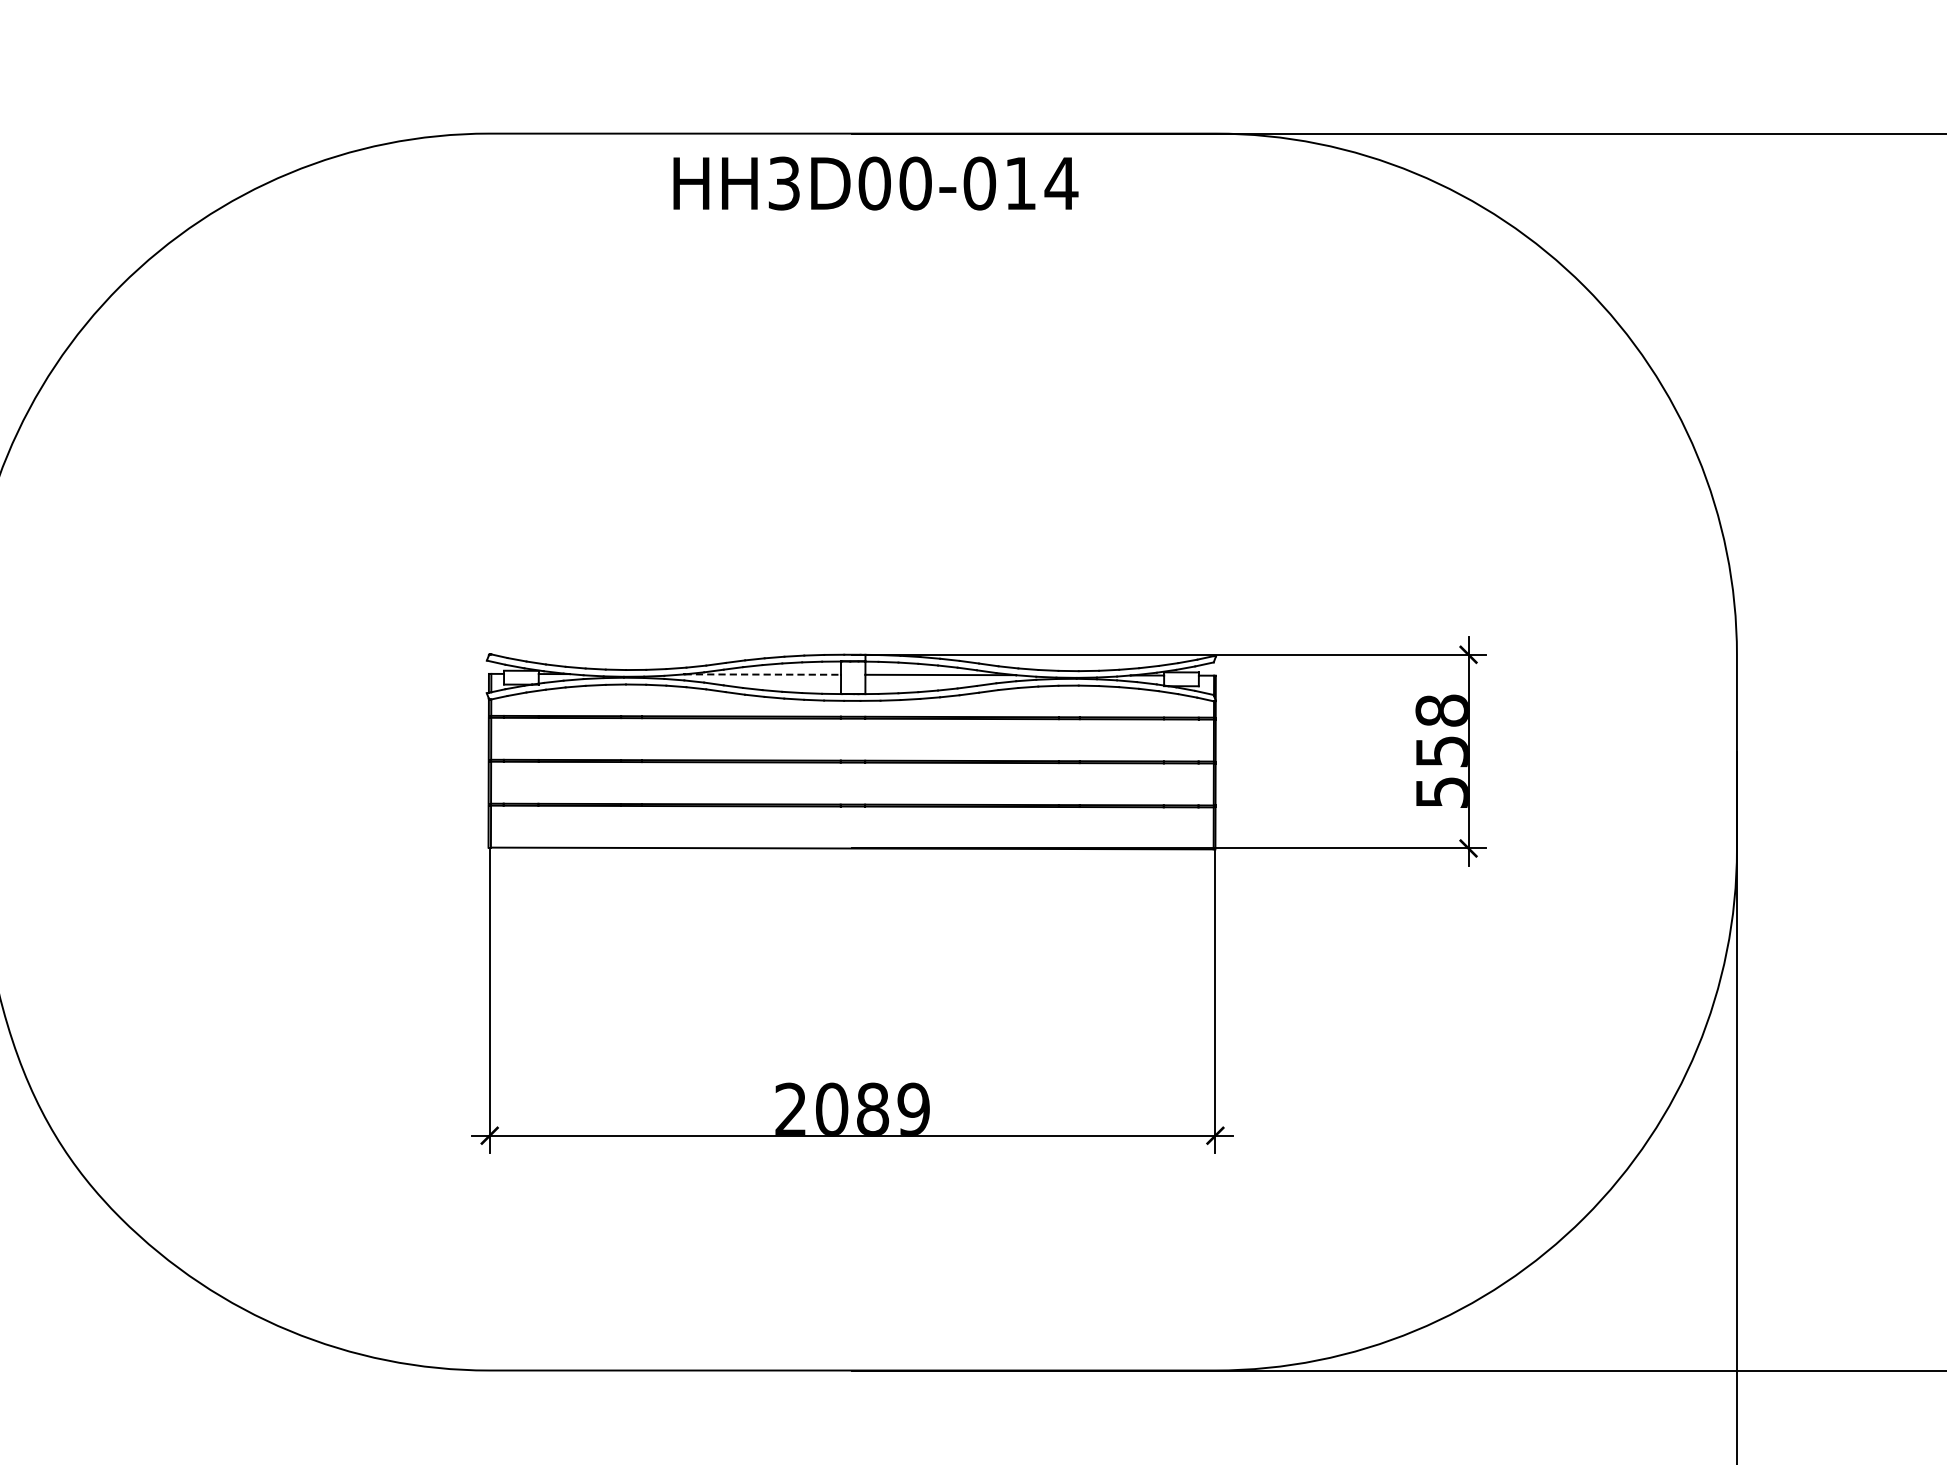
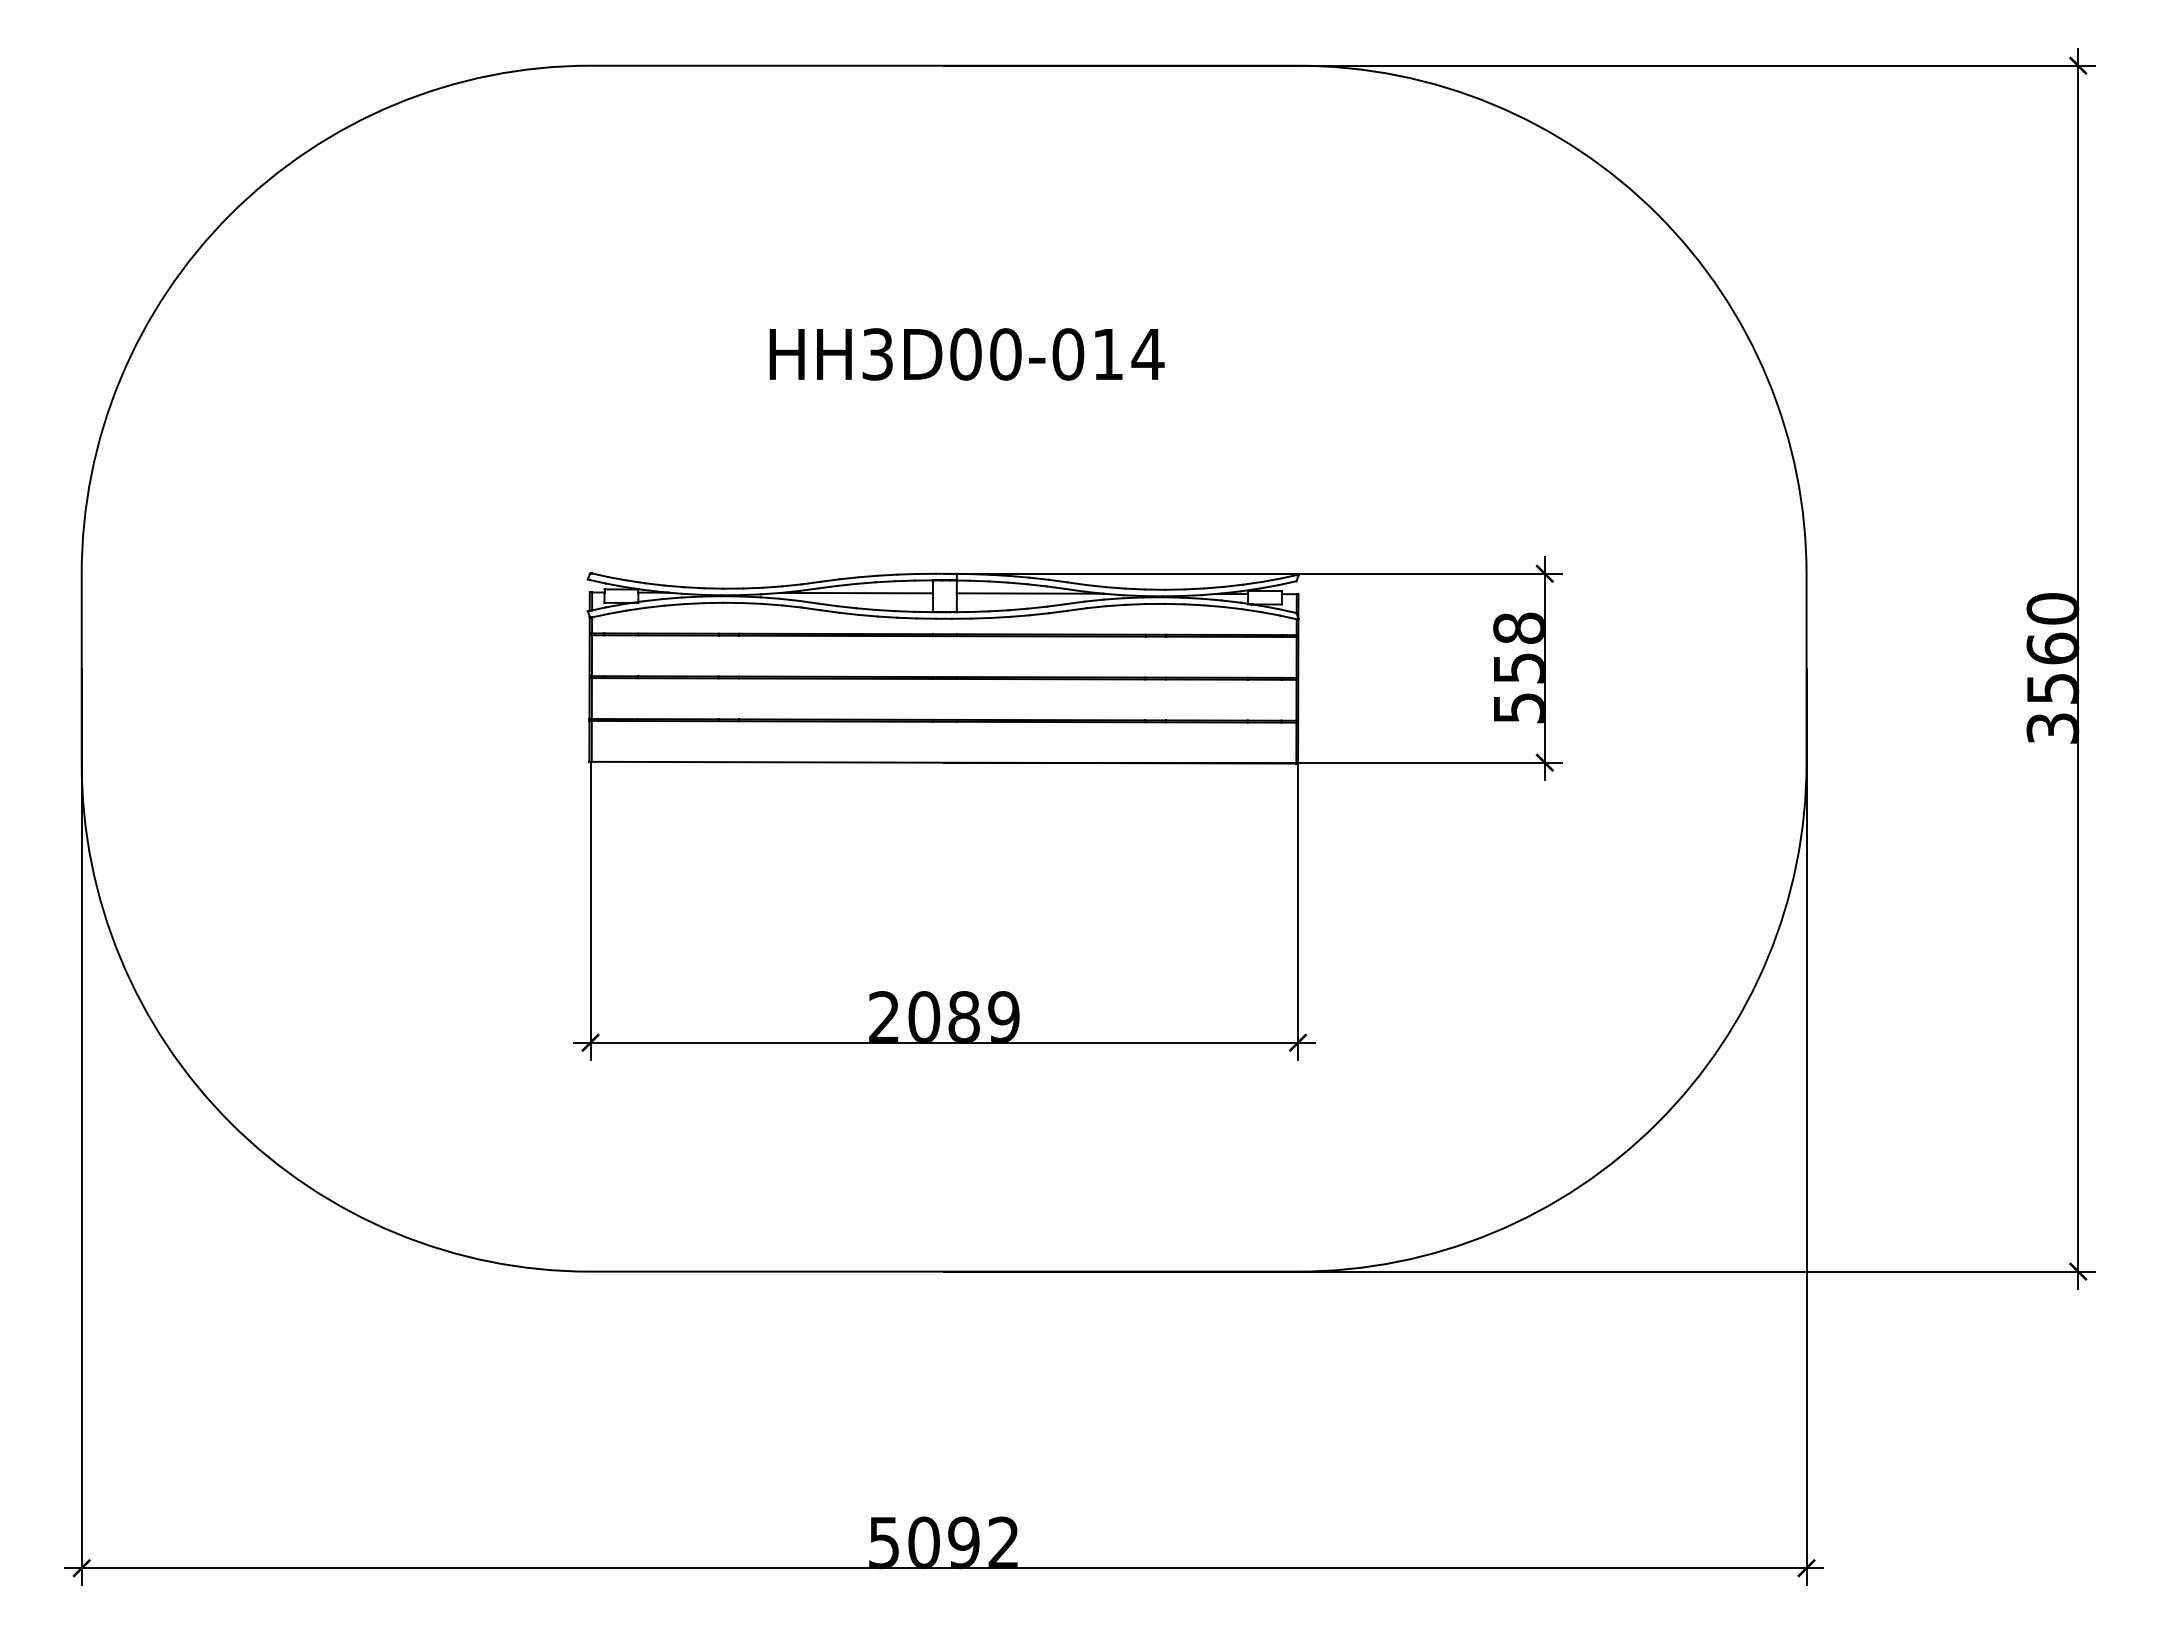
text: (875, 183) -> (966, 354), moved
line: (763, 674) -> (857, 593), dashed -> solid

